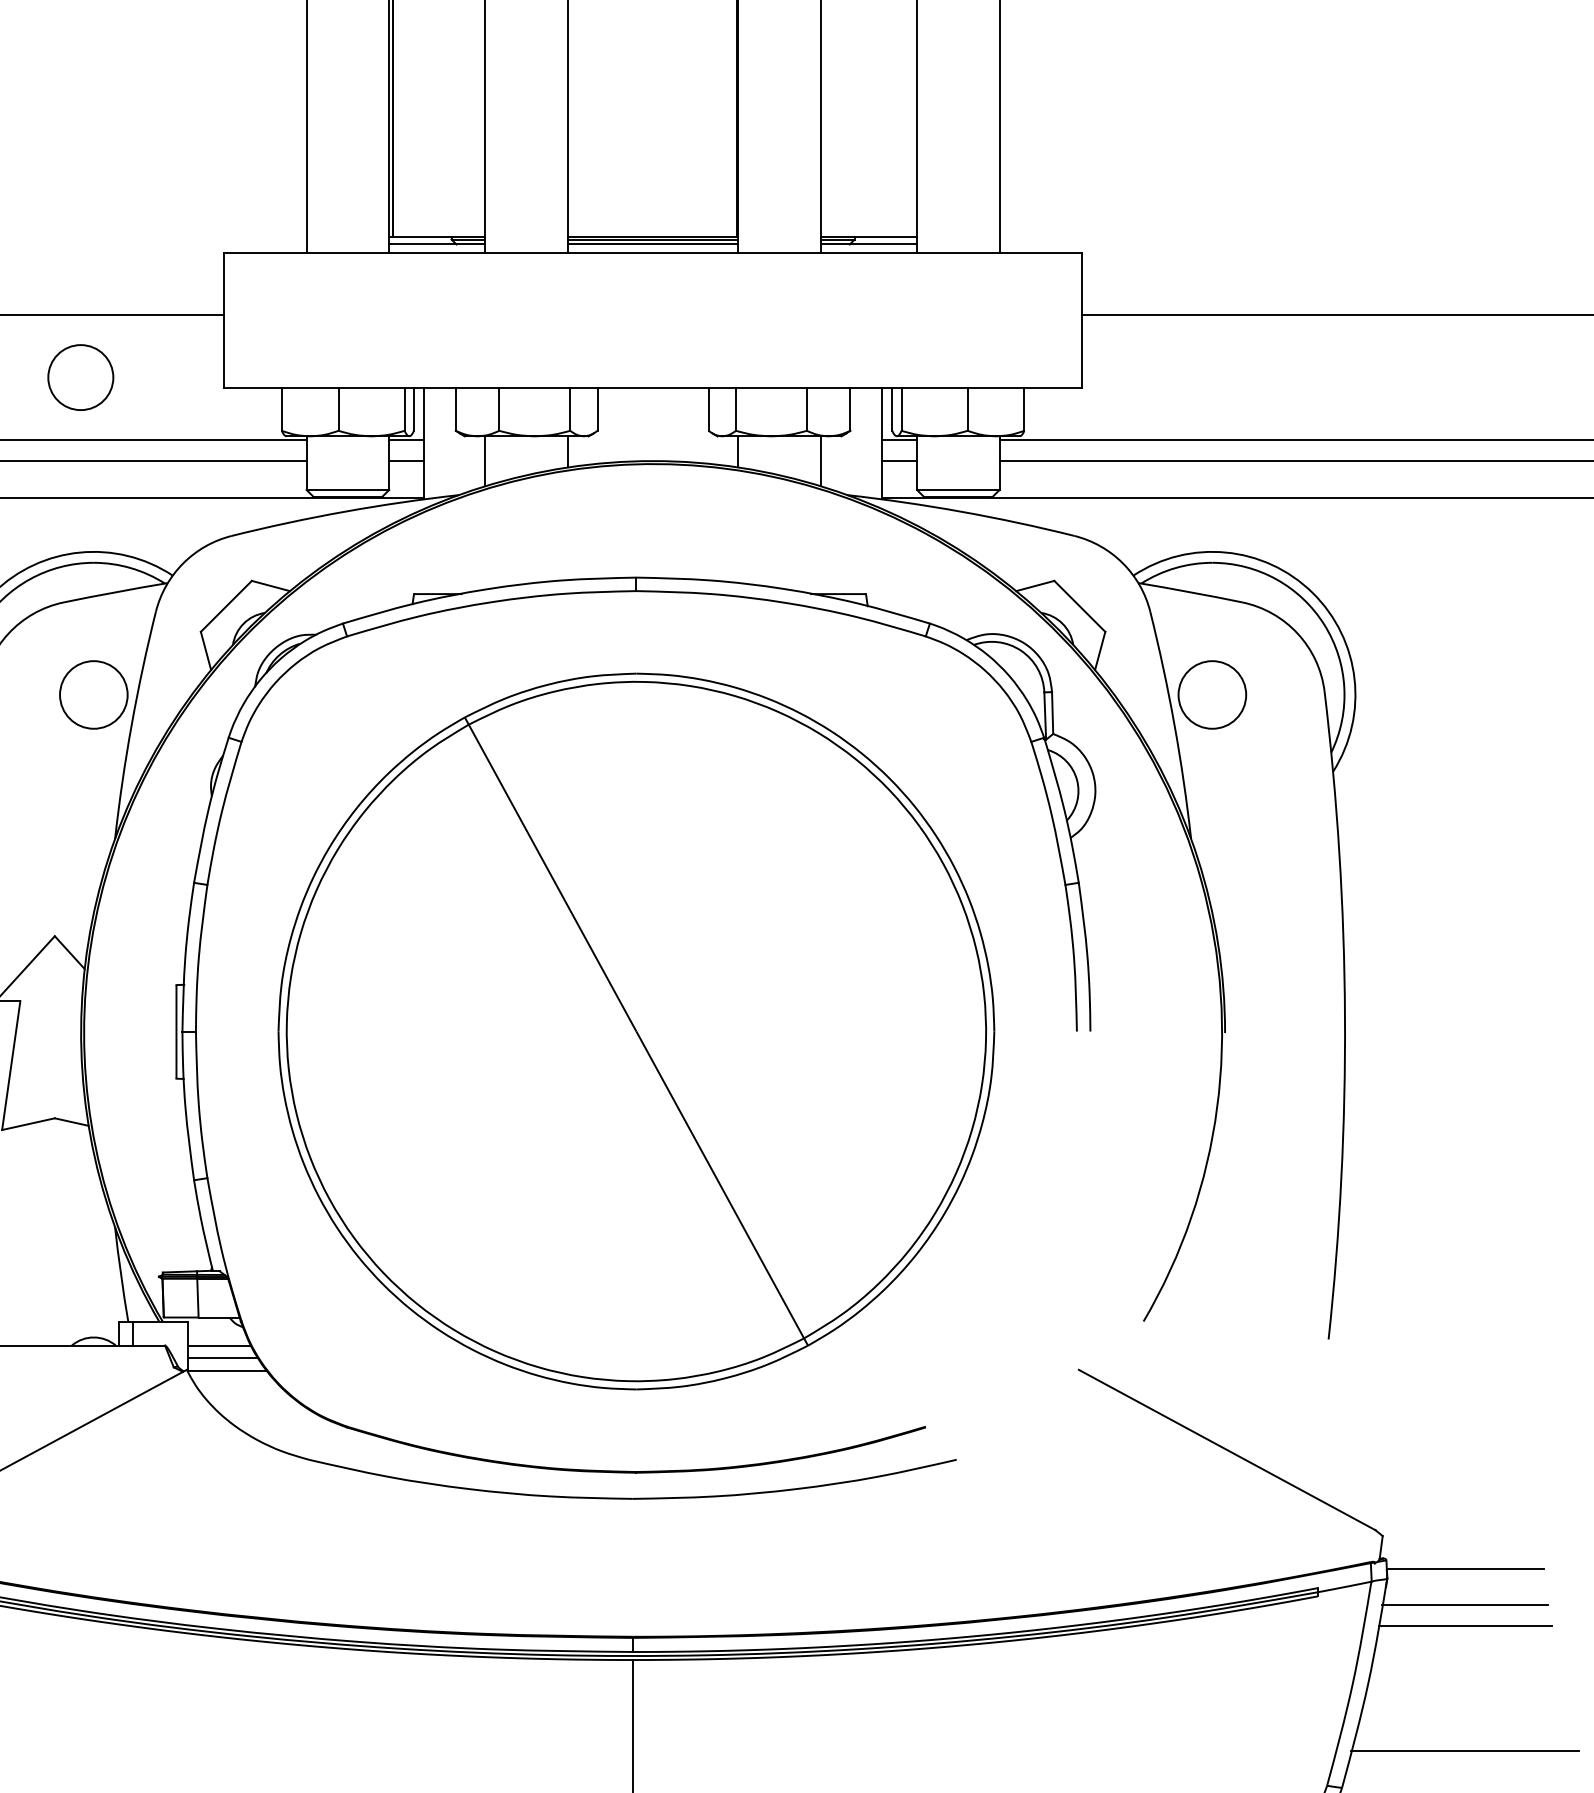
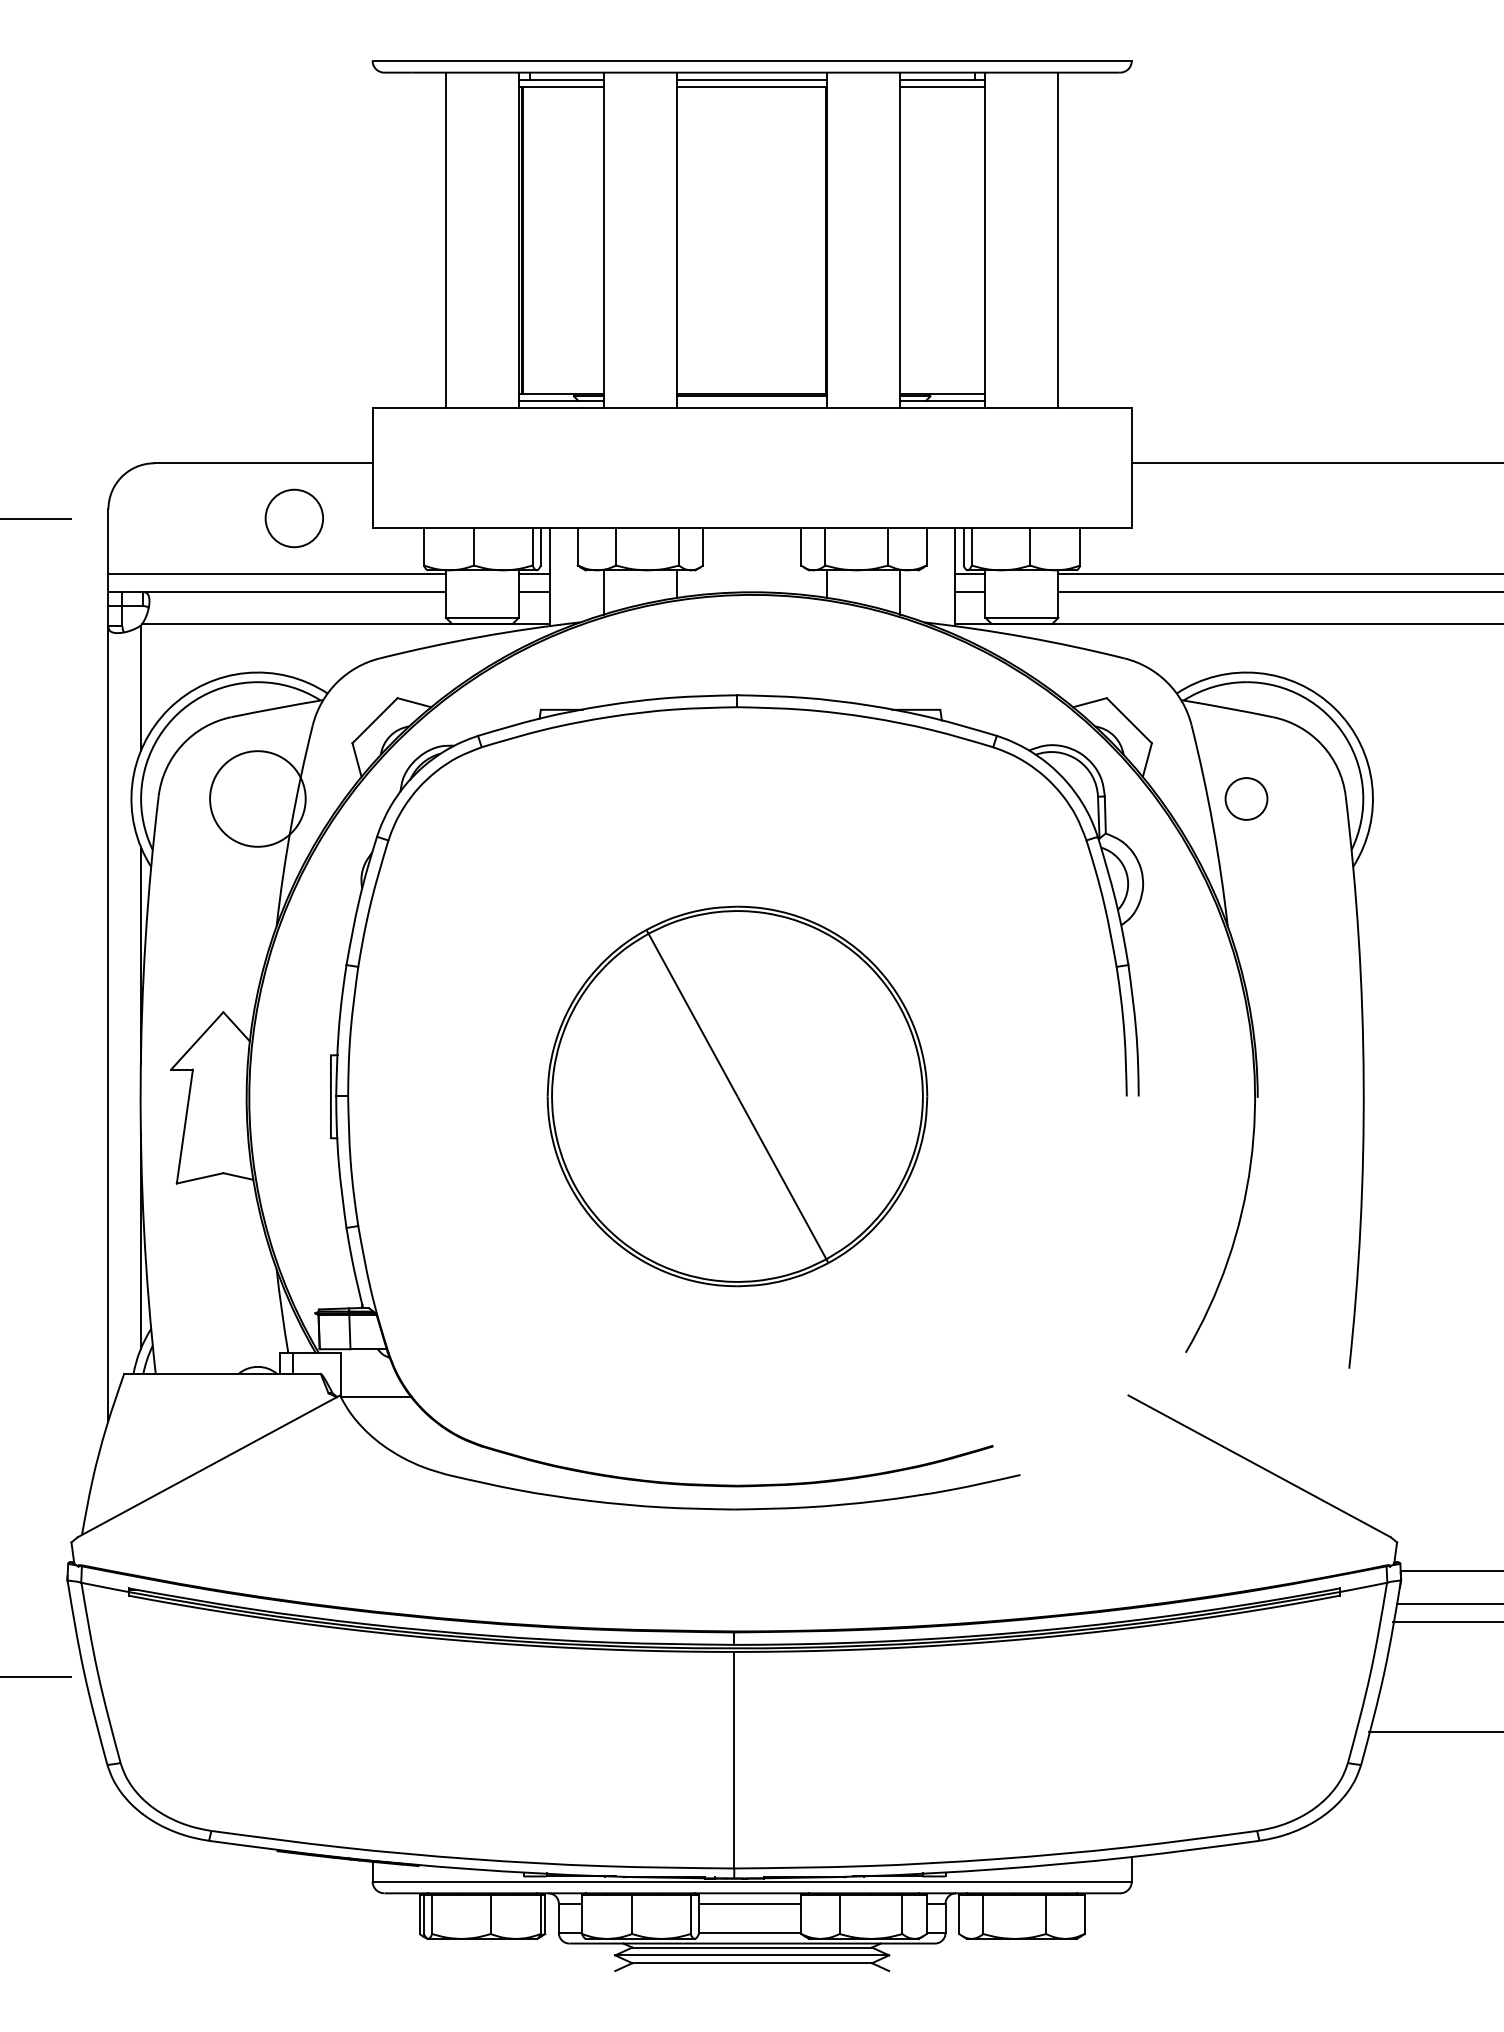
line: (652, 244) -> (751, 400), removed
circle: (79, 377) -> (293, 518), moved
circle: (93, 694) -> (257, 798), size x1.6
circle: (1212, 694) -> (1246, 798), size x0.7
part: (636, 1031) -> (737, 1096), size x0.6
line: (218, 1346) -> (368, 1374), removed
line: (222, 1357) -> (371, 1384), removed

